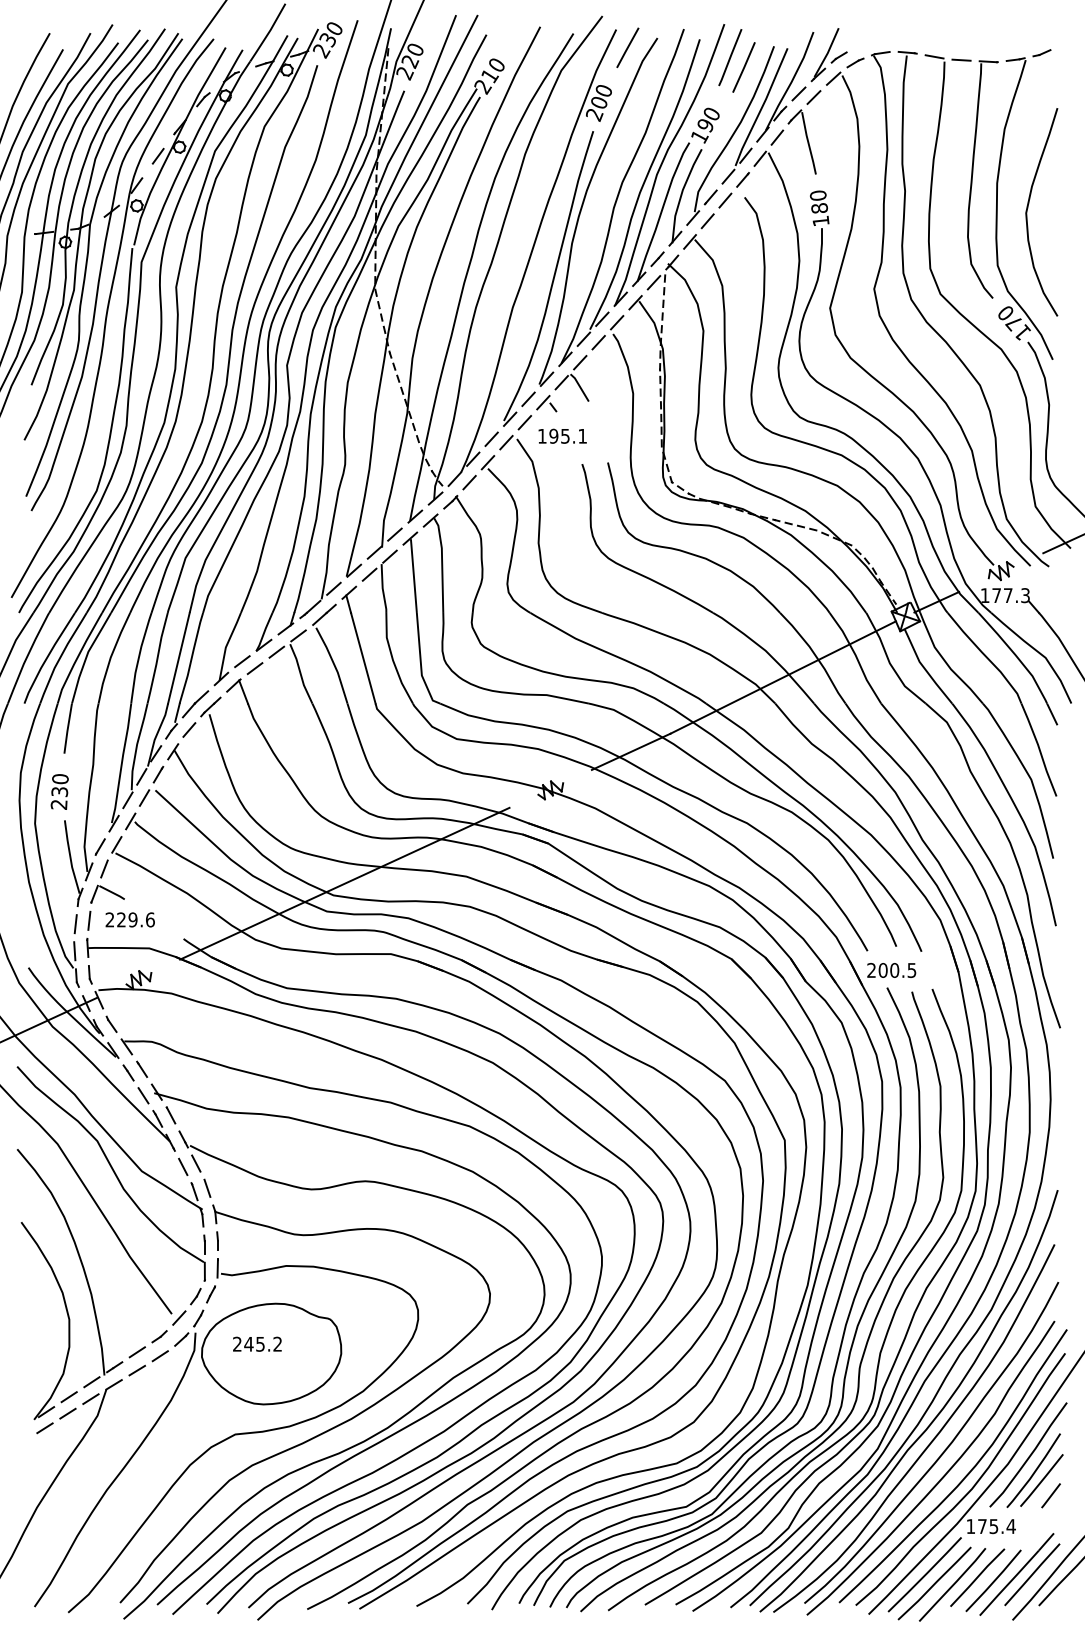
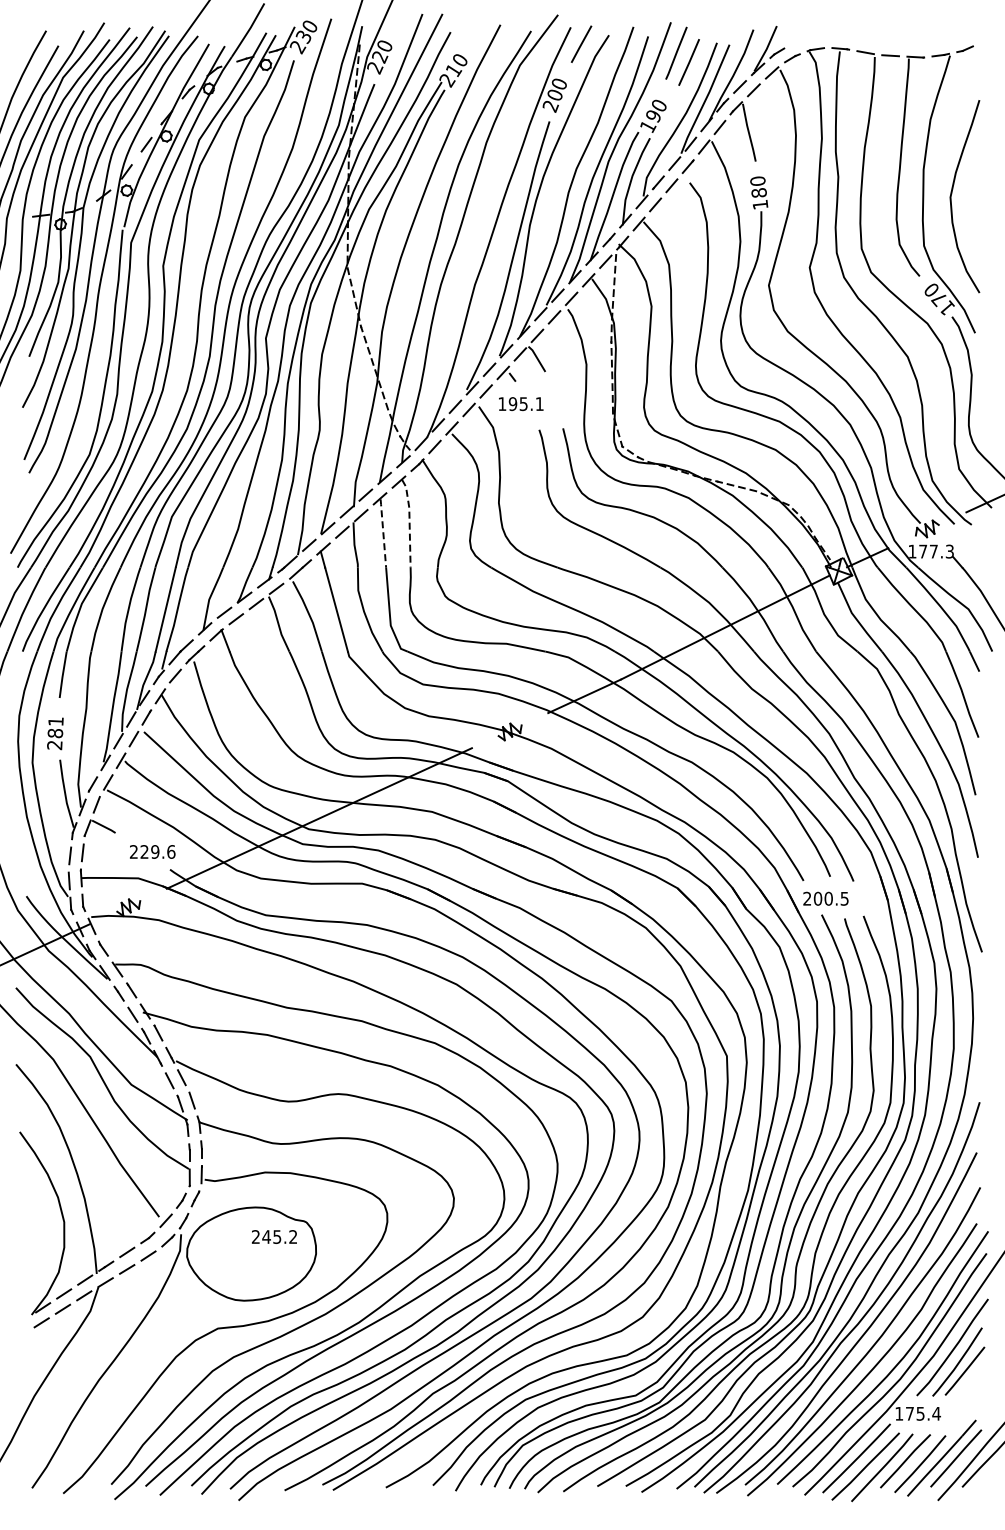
line: (442, 564) -> (409, 522), solid -> dashed
line: (414, 574) -> (383, 532), solid -> dashed
text: (59, 785) -> (55, 727), 230 -> 281
text: (130, 919) -> (152, 851), moved
text: (257, 1343) -> (274, 1236), moved
line: (1051, 1494) -> (973, 1384), removed

